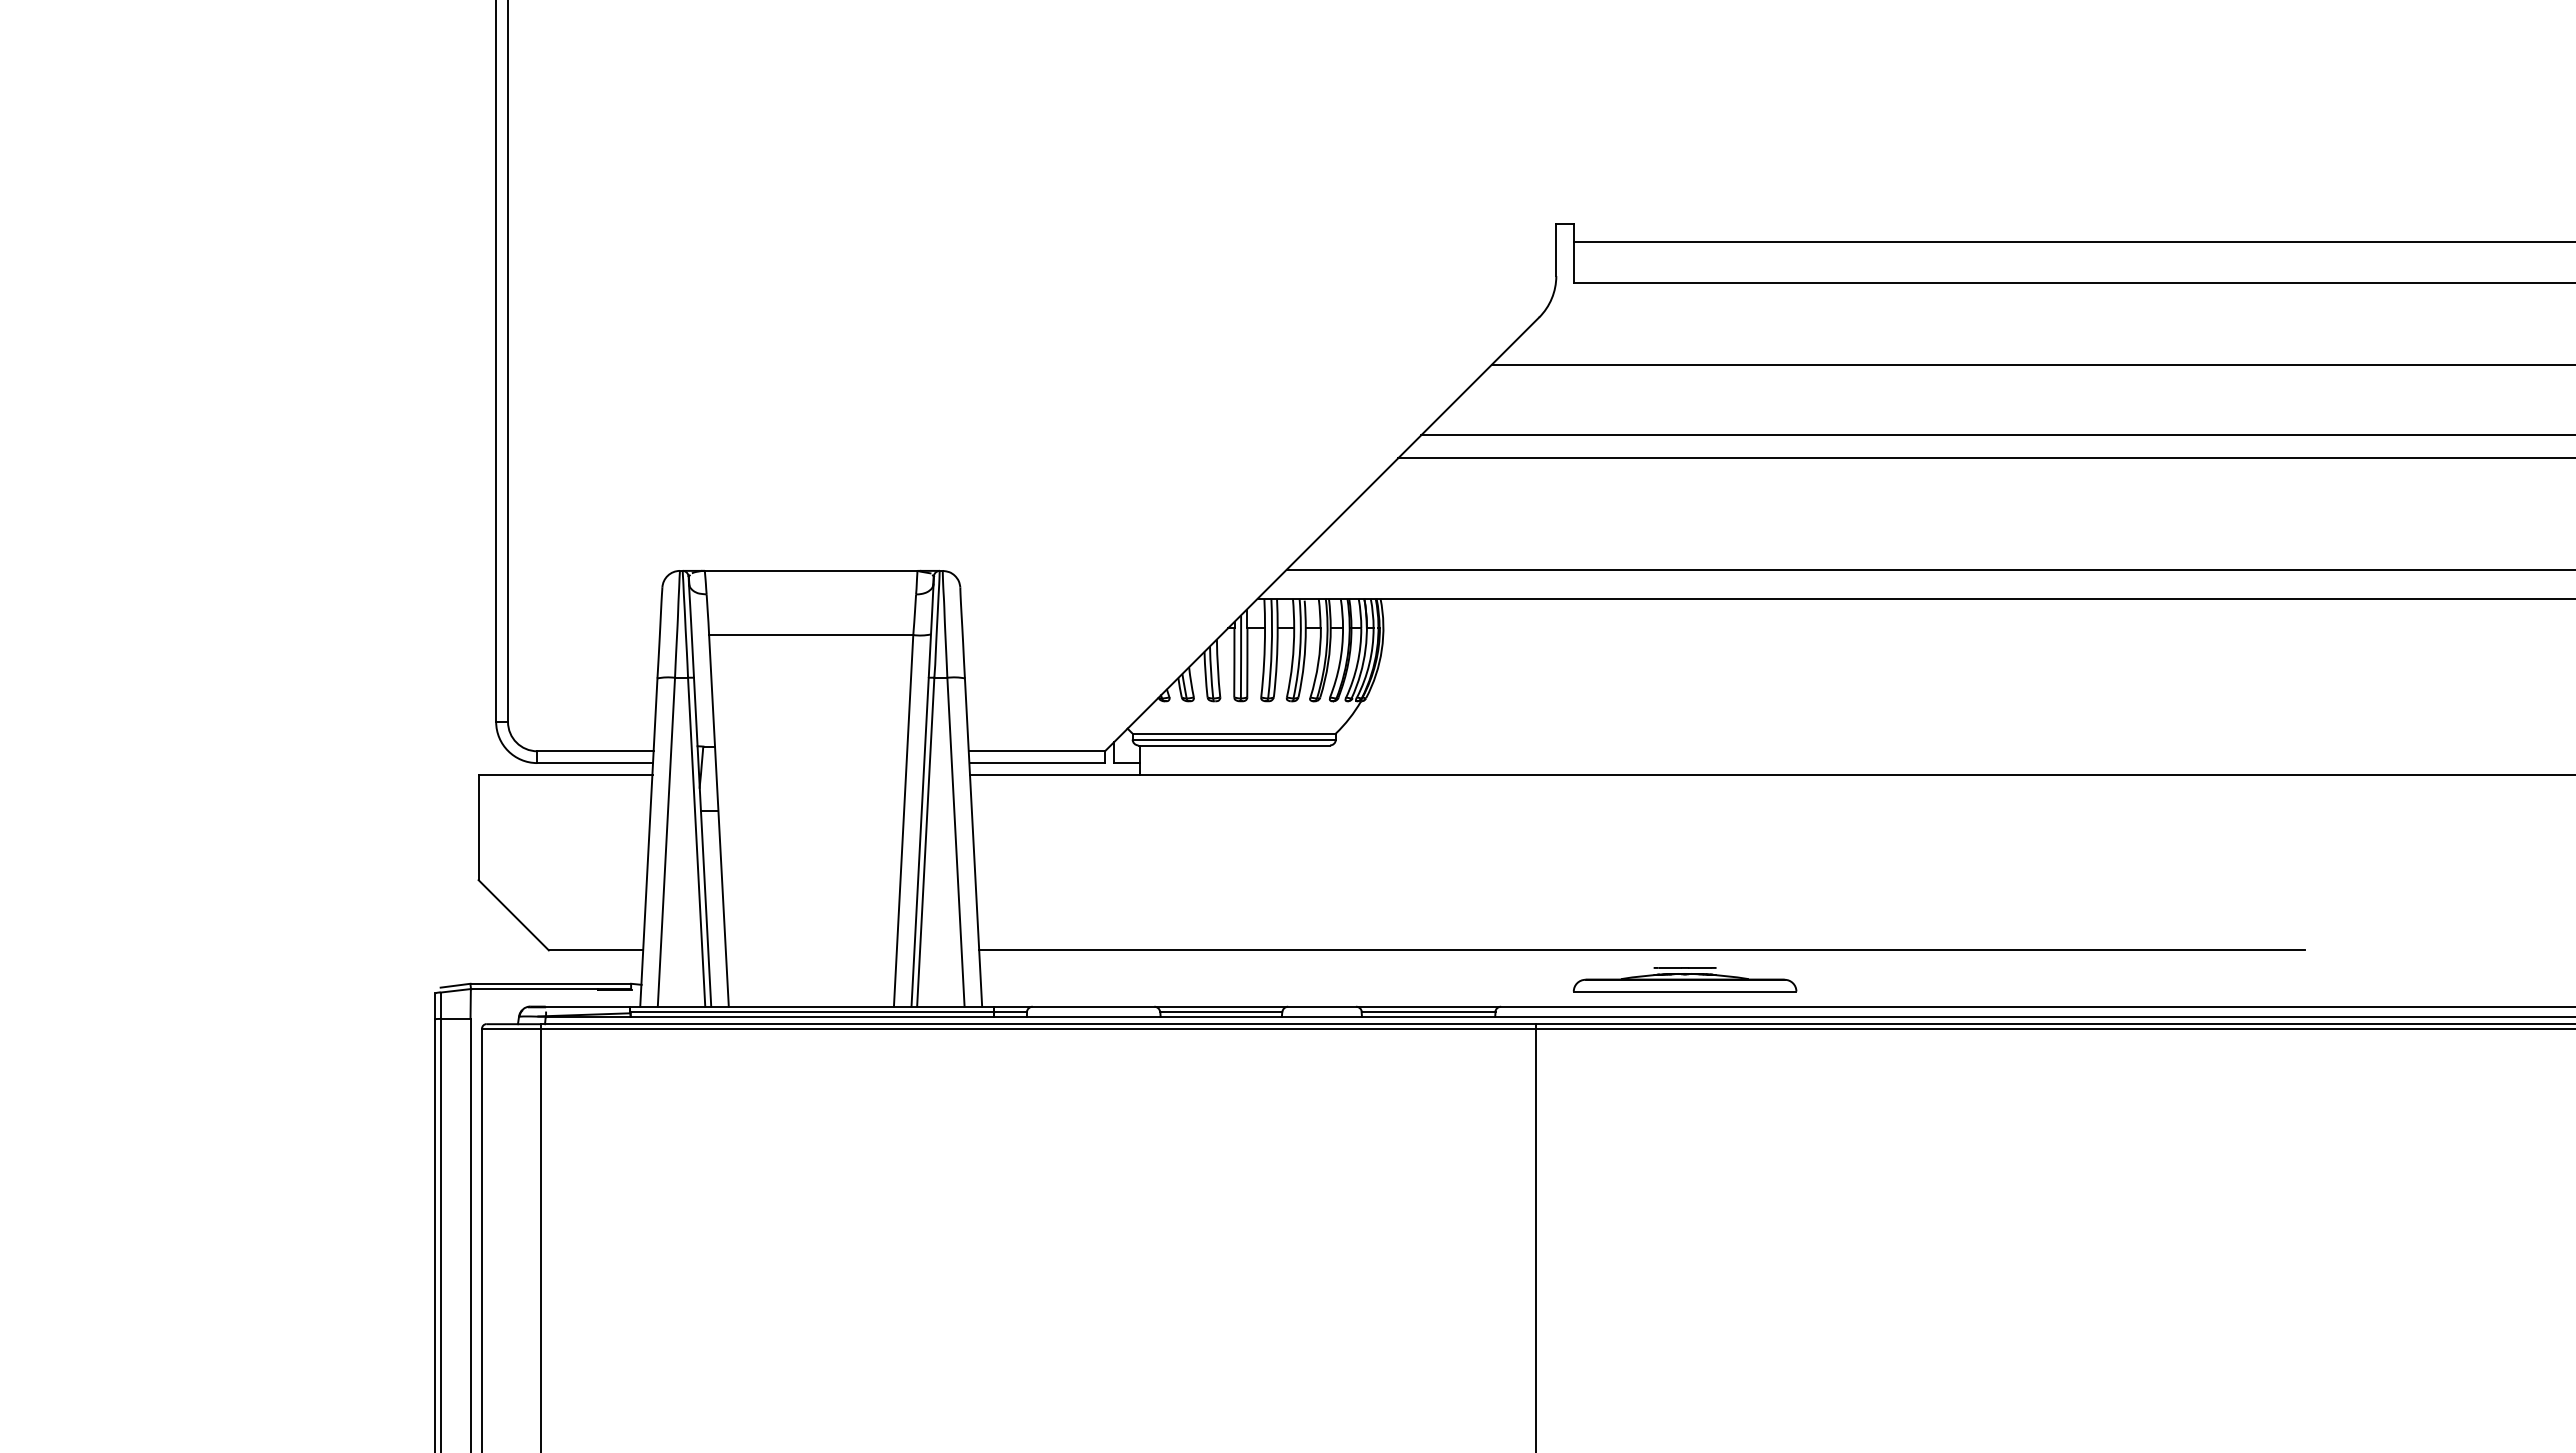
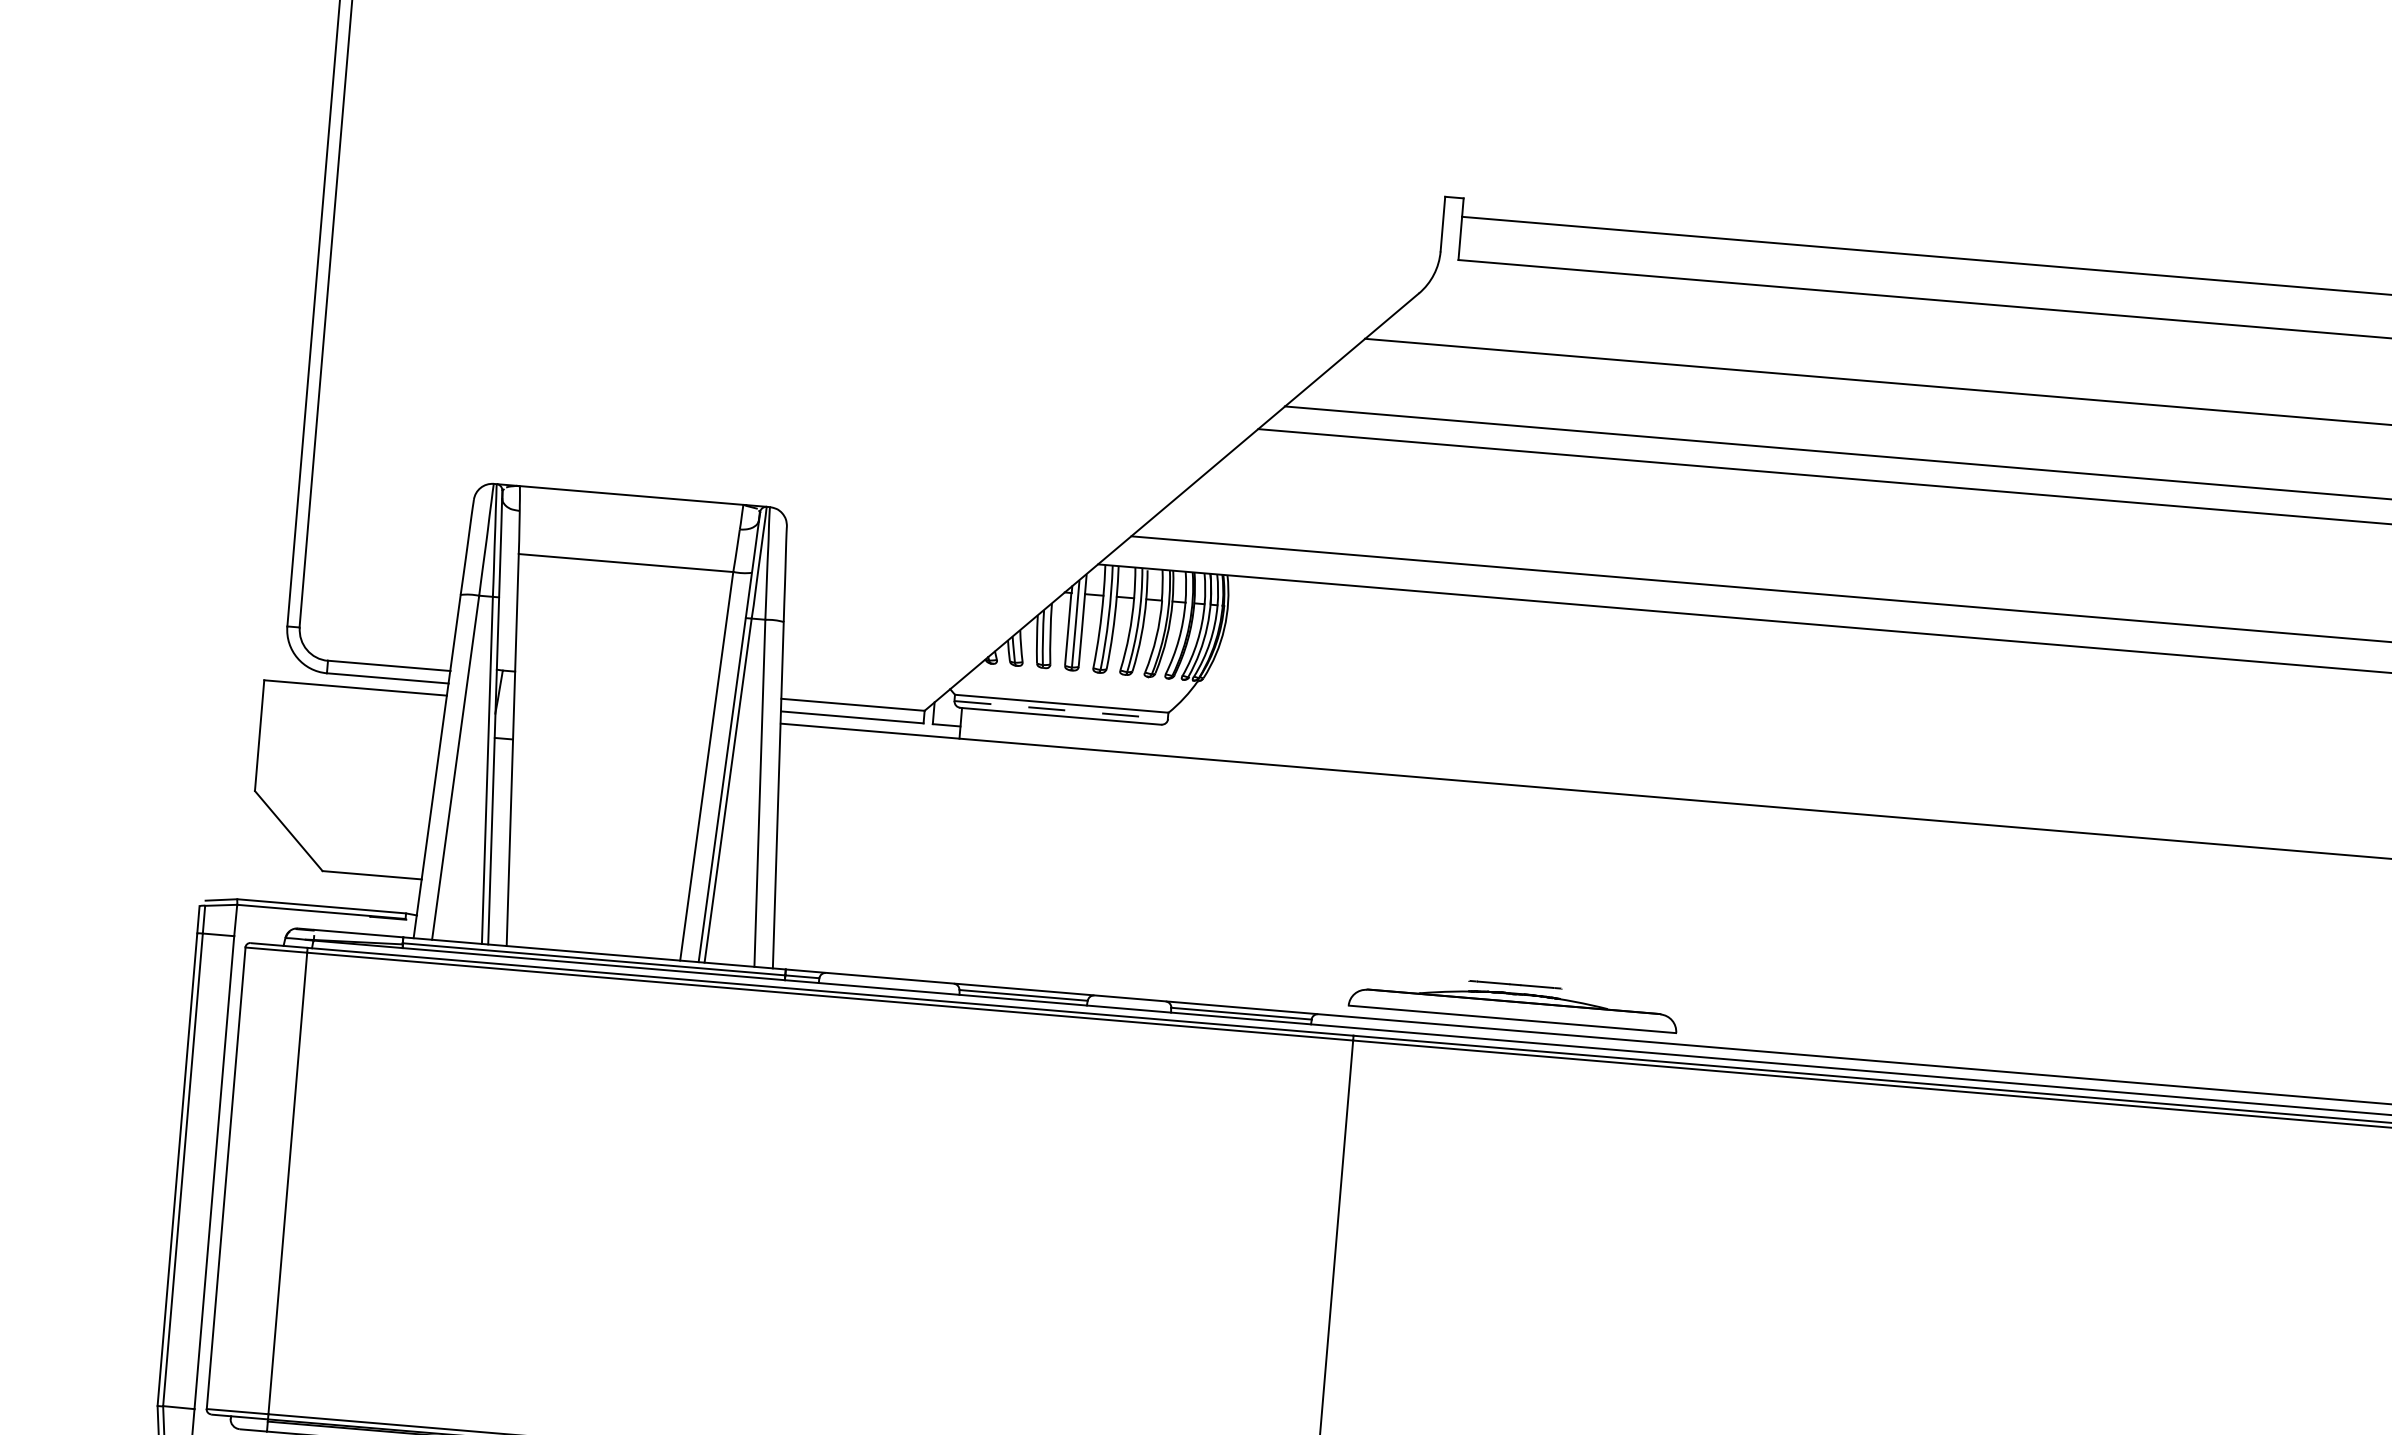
line: (1234, 739) -> (1061, 709), solid -> dashed
line: (1641, 950) -> (1470, 967), removed
part: (1684, 979) -> (1513, 1001), size x1.4

